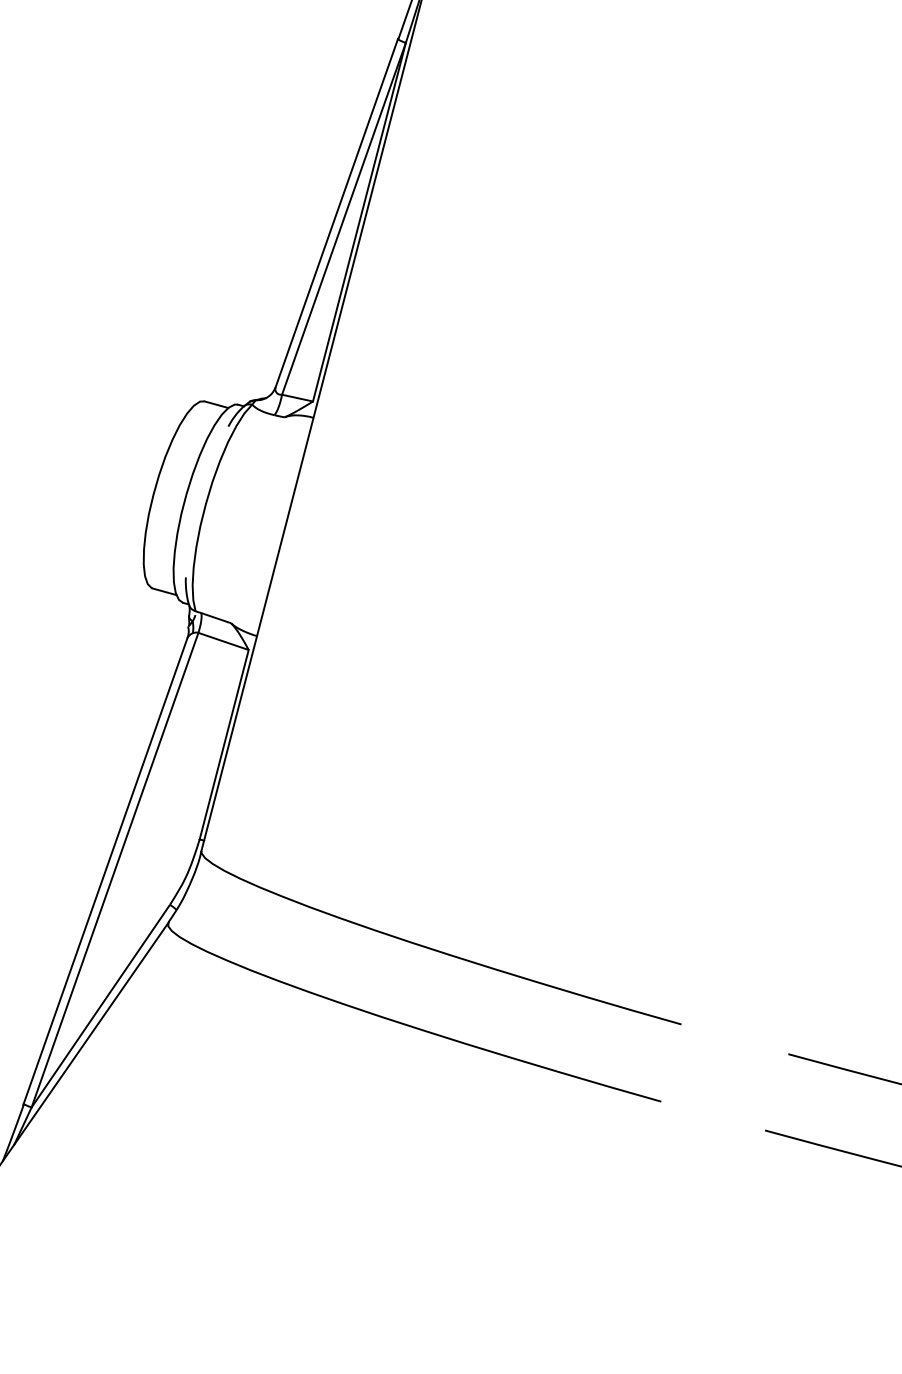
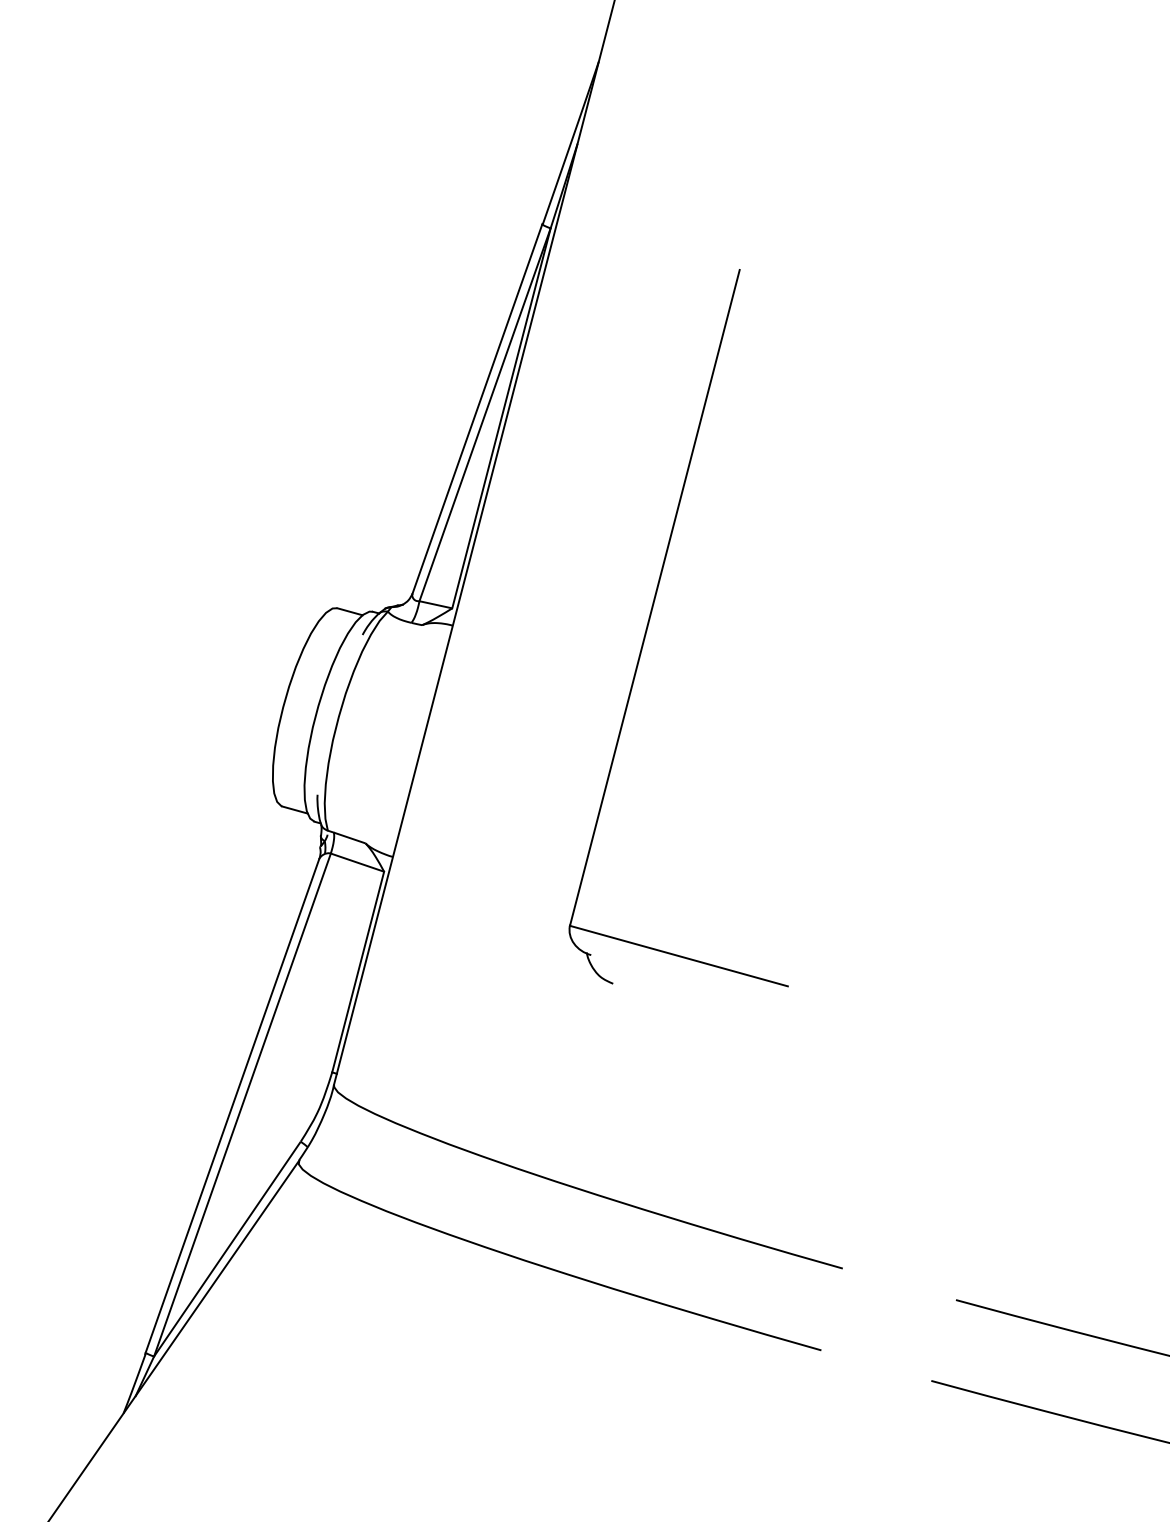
part: (500, 412) -> (650, 619), added

